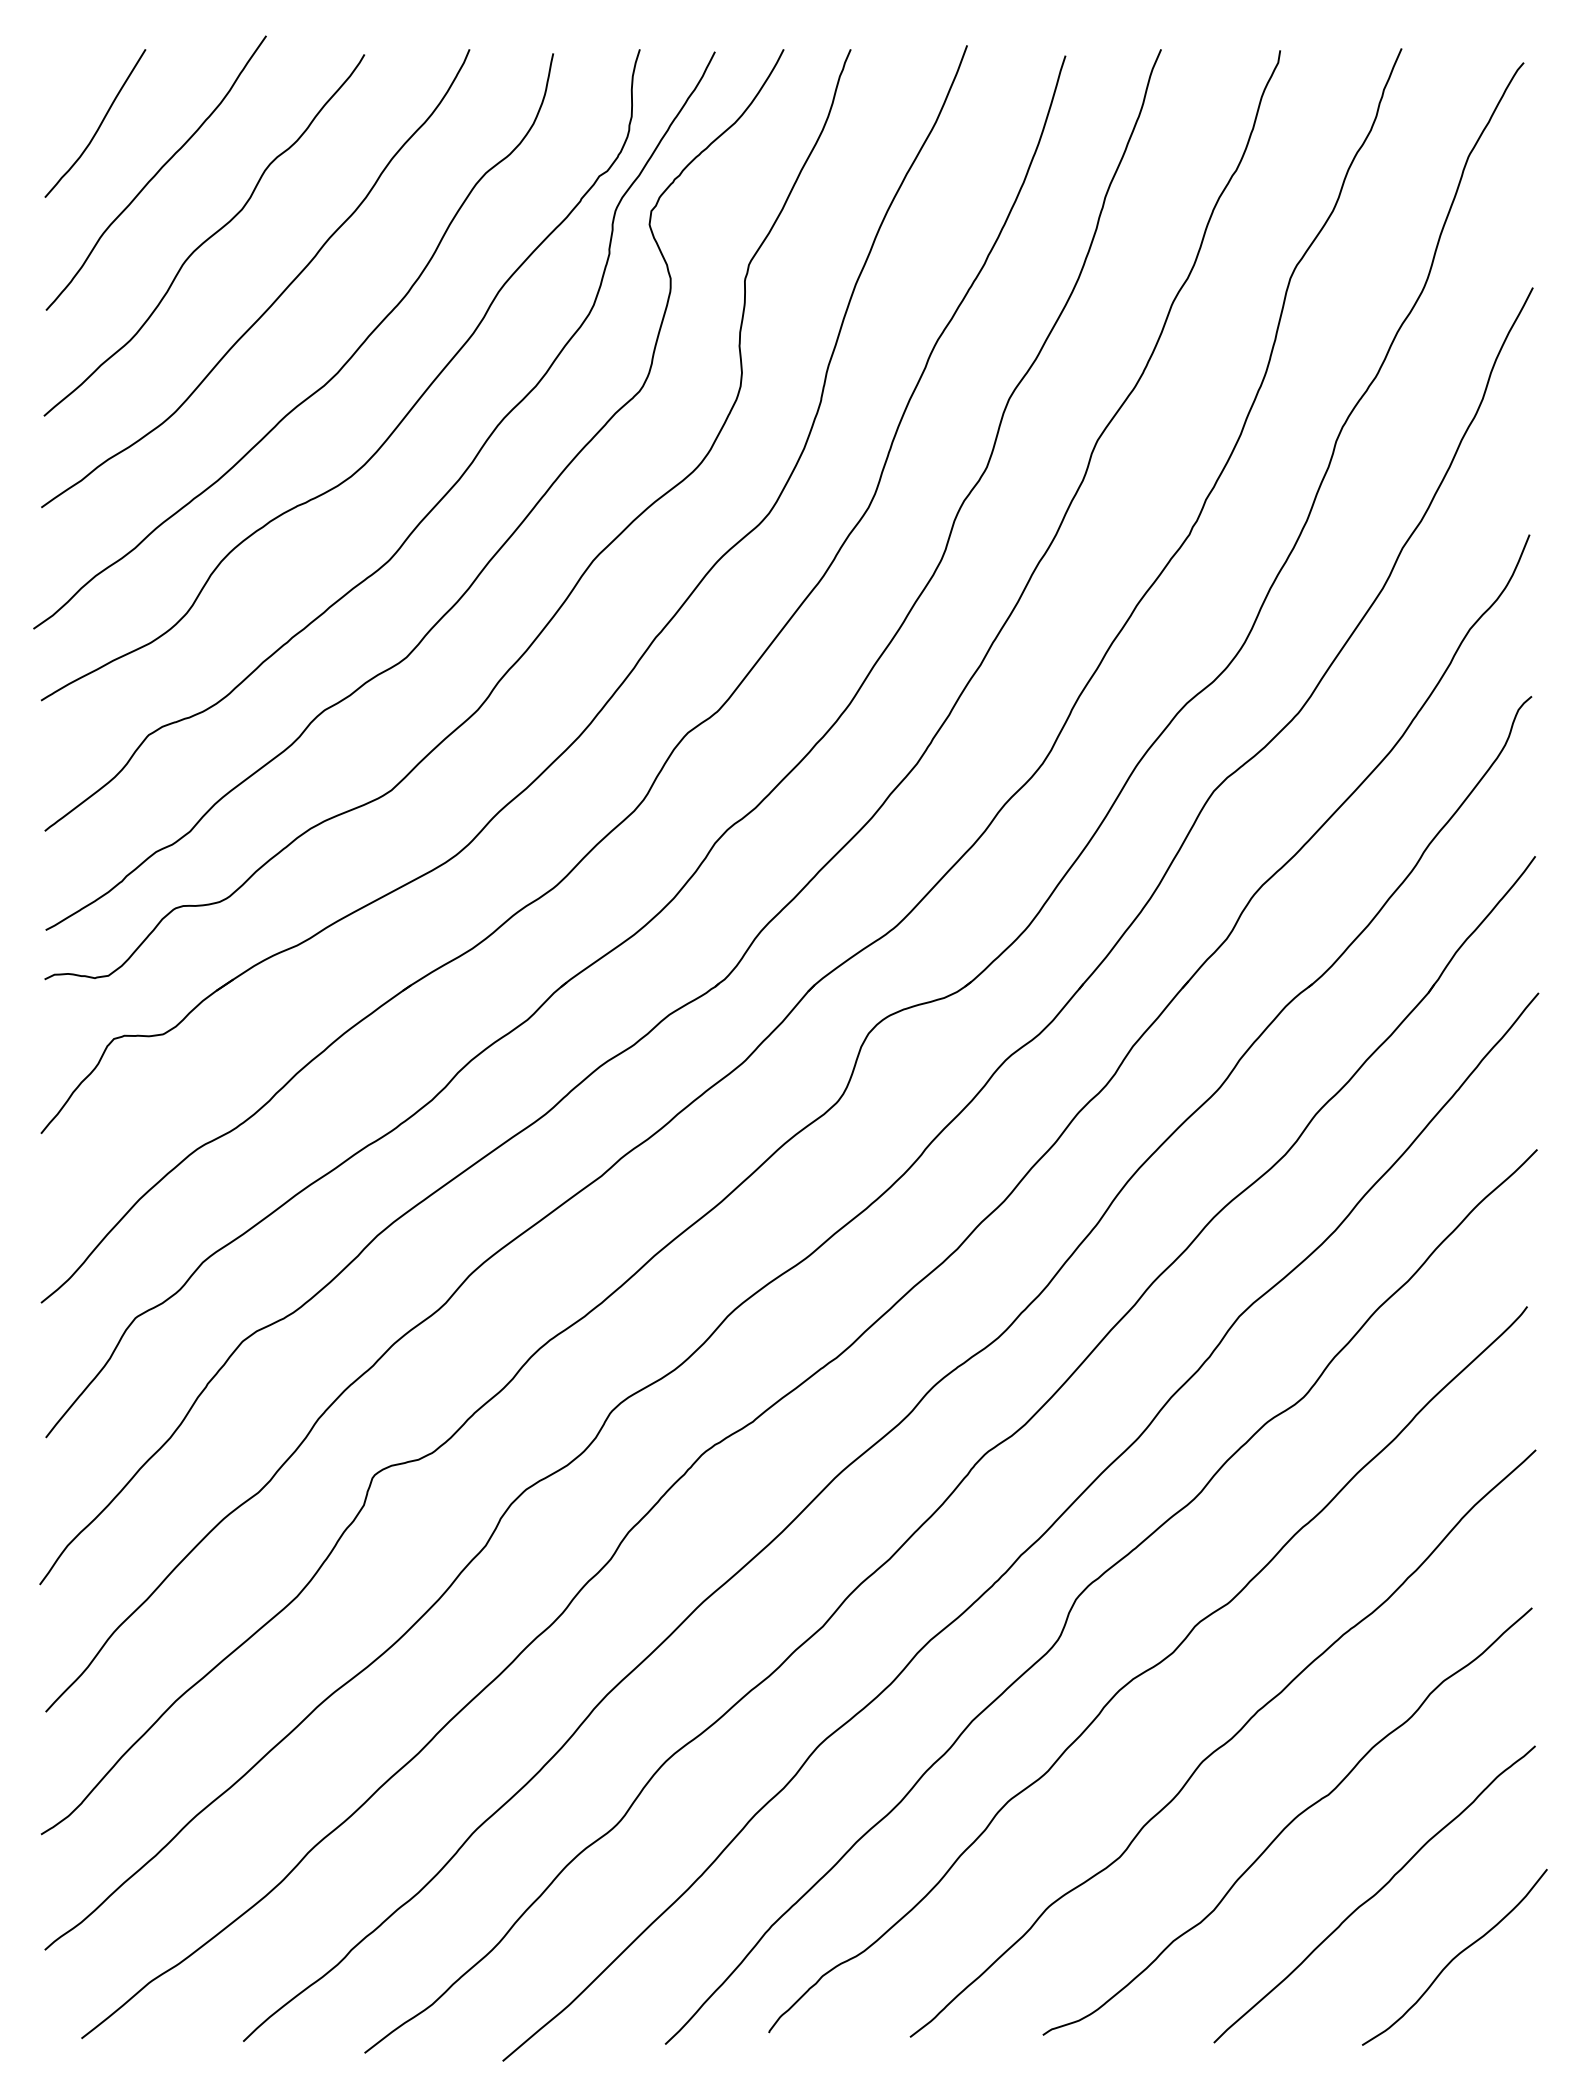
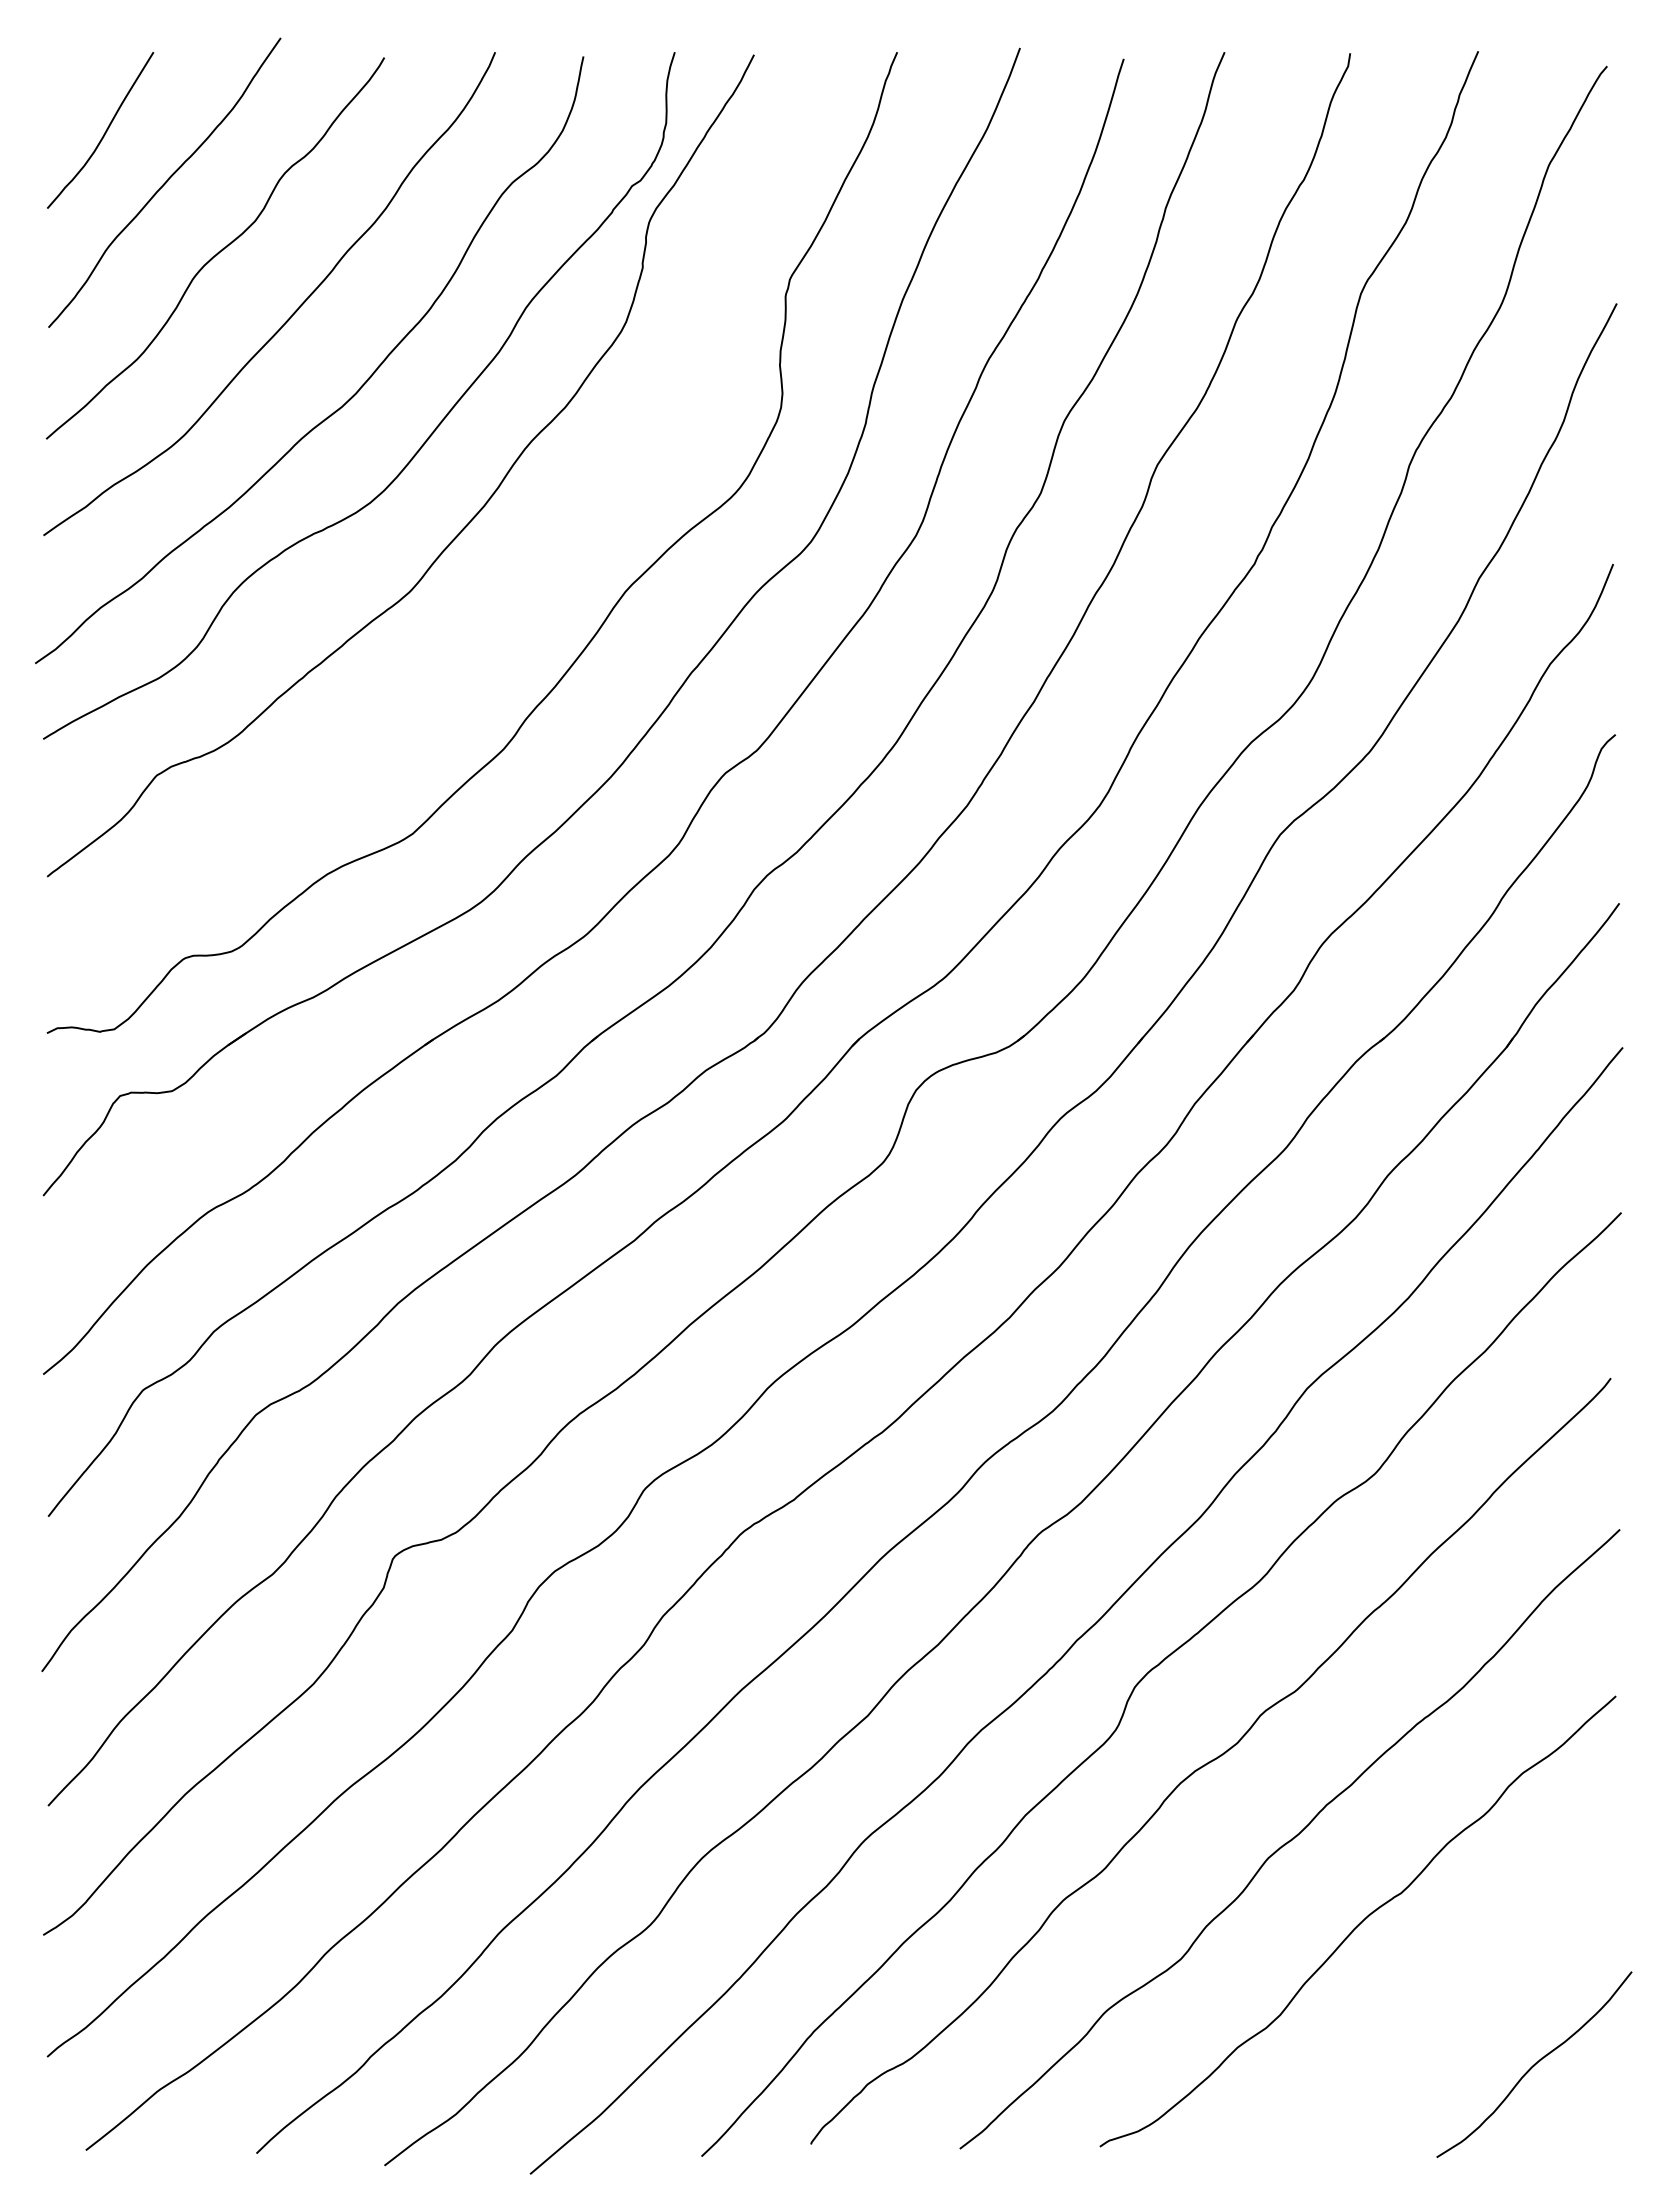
curve: (492, 555) -> (519, 586), removed
curve: (1374, 1894) -> (1449, 1998), removed

